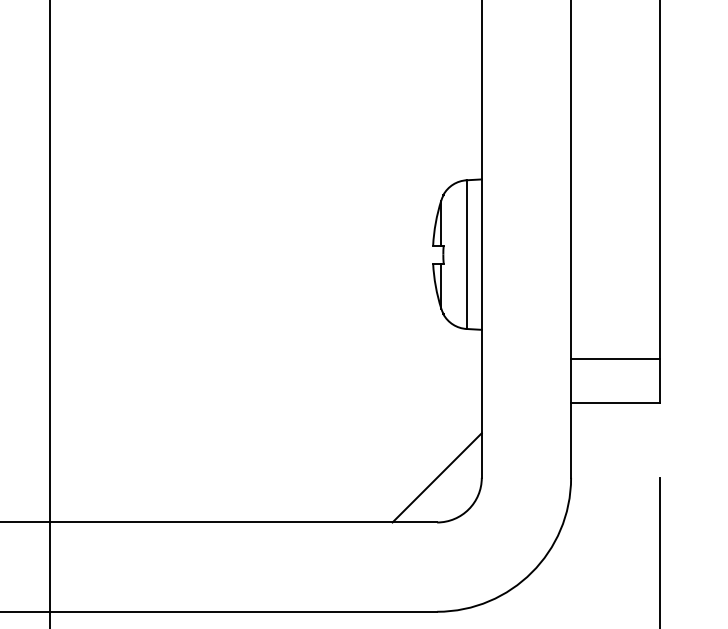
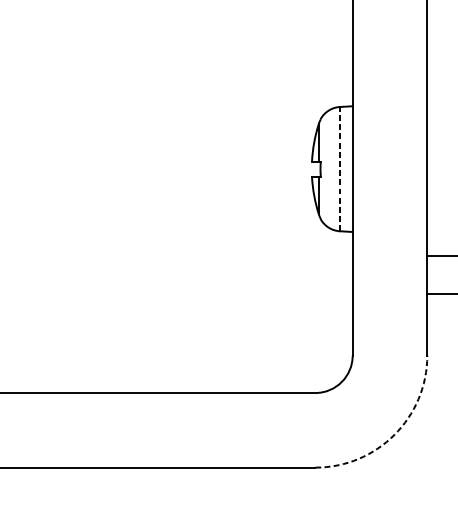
line: (466, 254) -> (339, 169), solid -> dashed
line: (436, 477) -> (314, 355), removed
arc: (531, 572) -> (394, 434), solid -> dashed

